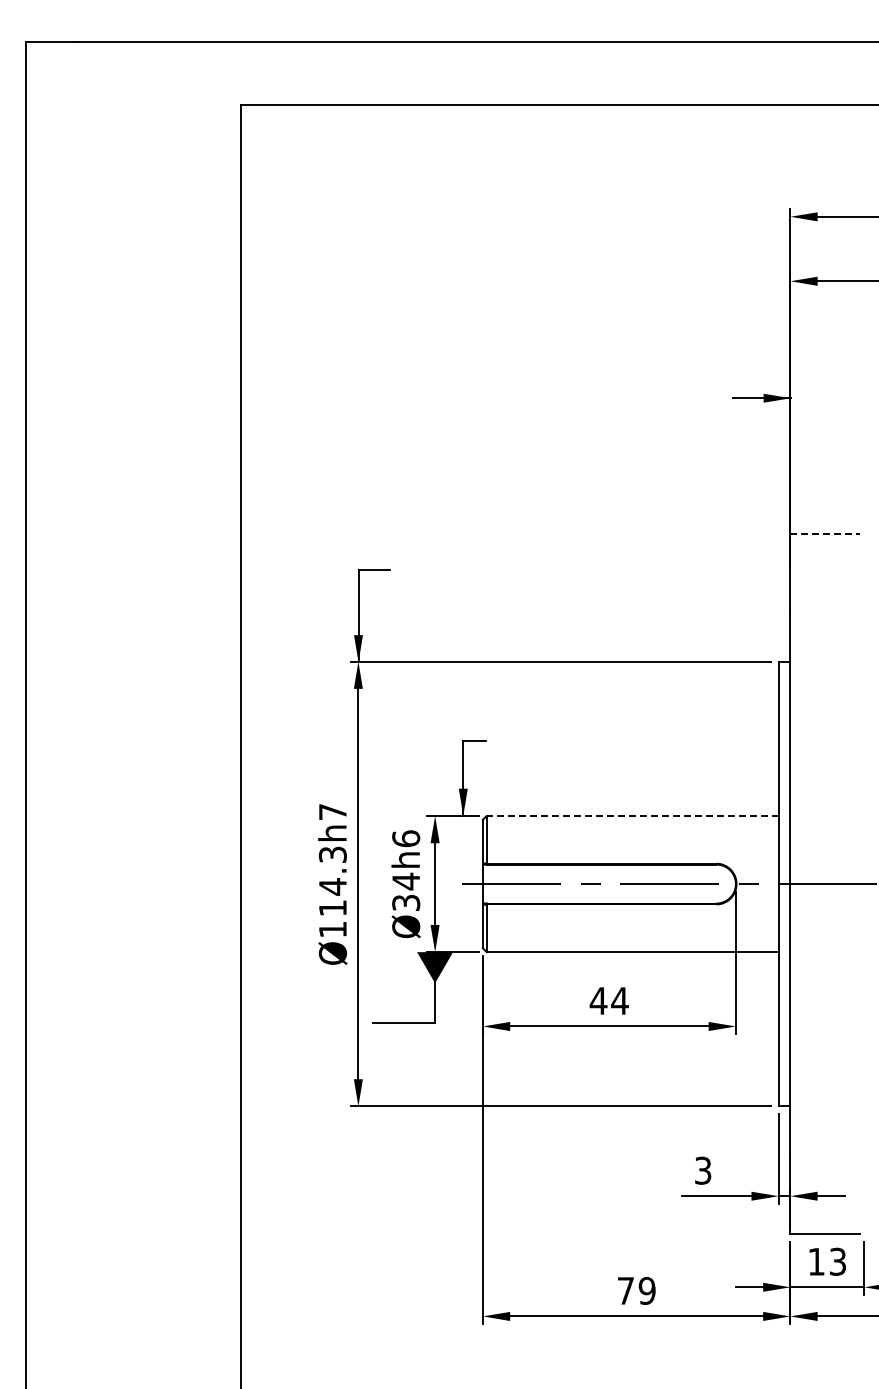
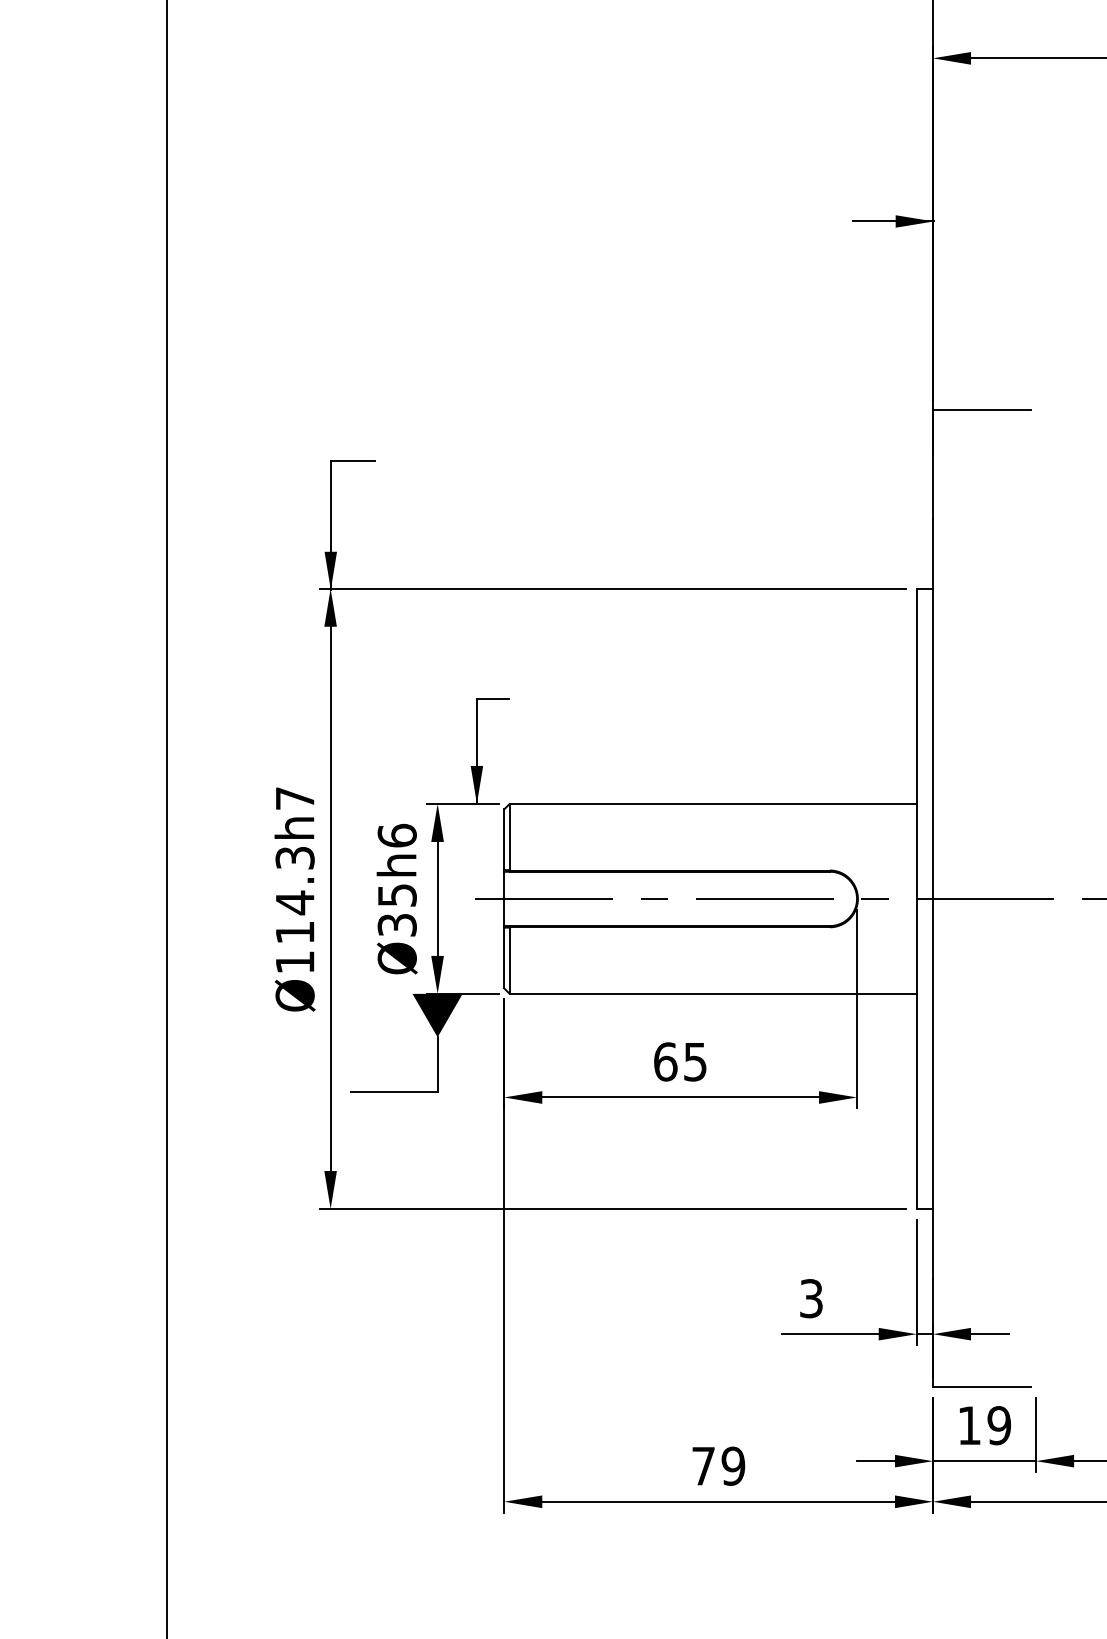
line: (825, 533) -> (981, 410), dashed -> solid
line: (632, 815) -> (712, 803), dashed -> solid
text: (406, 881) -> (397, 895), Ø34h6 -> Ø35h6
text: (608, 1001) -> (679, 1062), 44 -> 65
text: (837, 1261) -> (998, 1425), 13 -> 19

